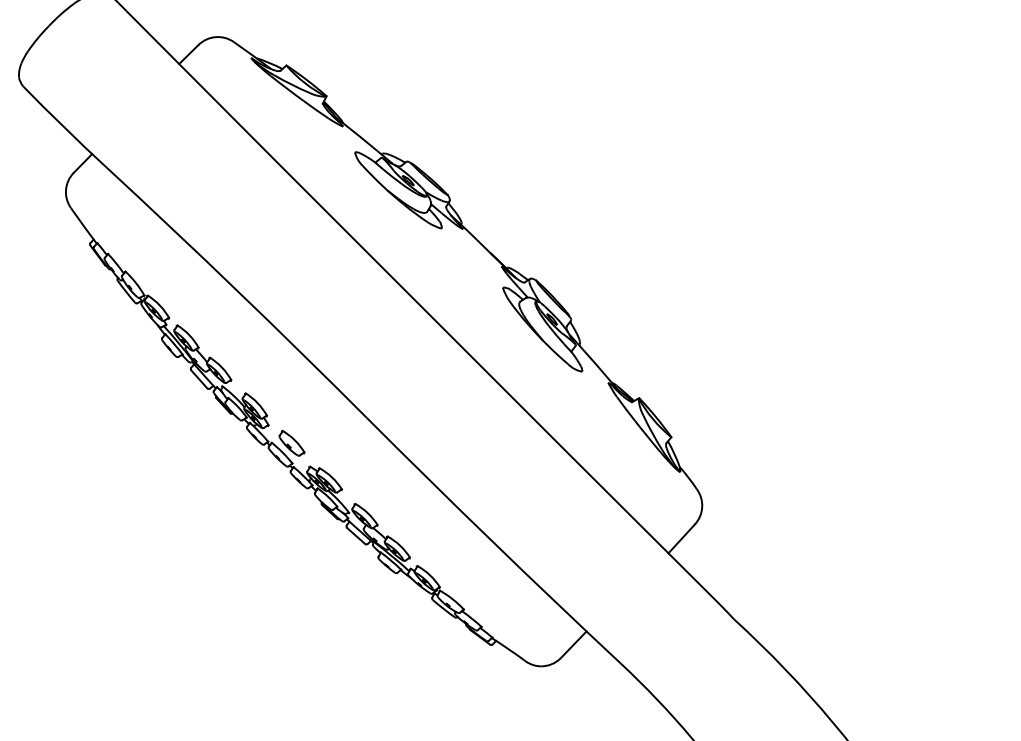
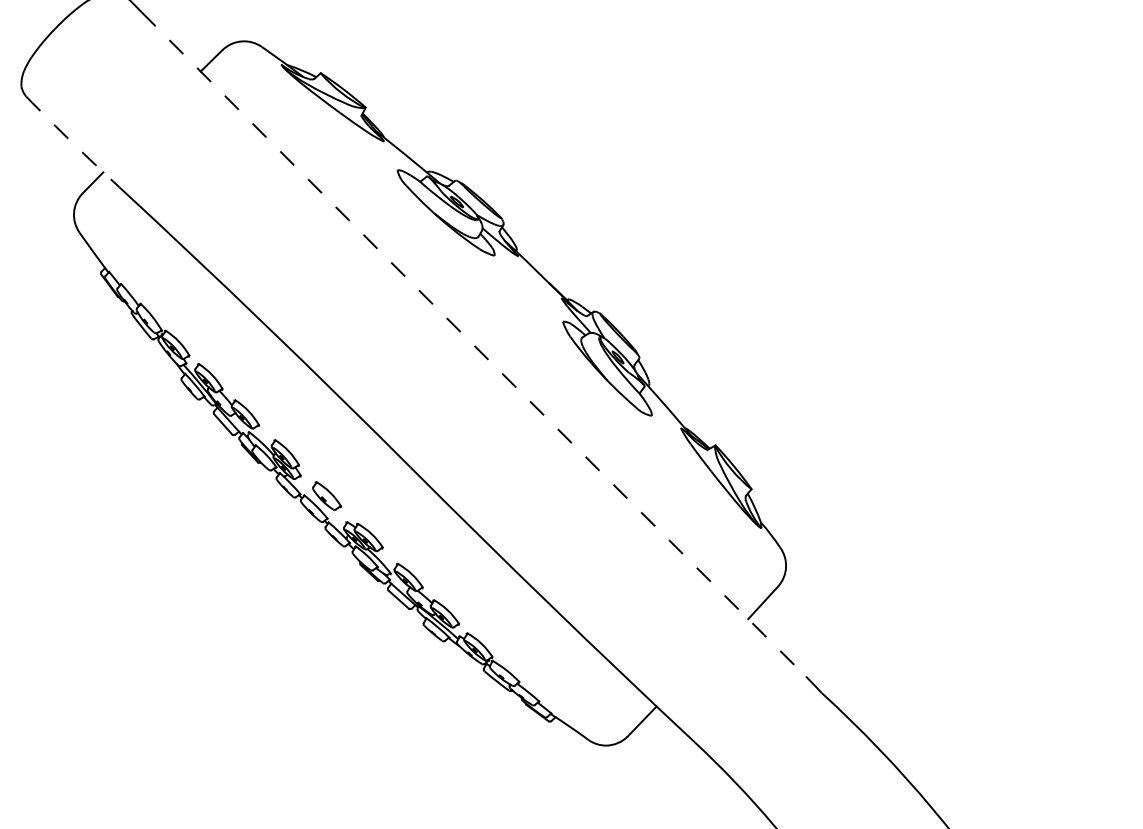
arc: (64, 127) -> (72, 142), solid -> dashed
arc: (422, 308) -> (473, 345), solid -> dashed

